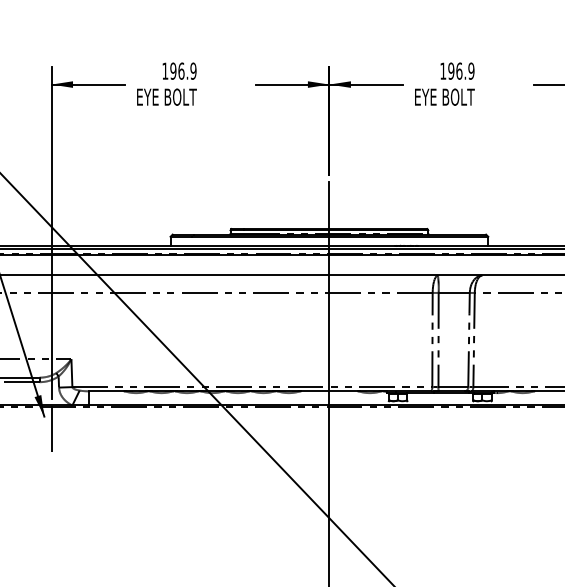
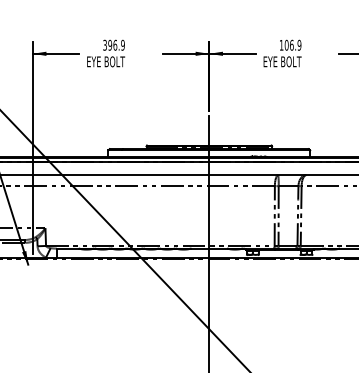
text: (164, 69) -> (104, 44), 196.9 -> 396.9
text: (450, 71) -> (286, 45), 196.9 -> 106.9
line: (51, 428) -> (32, 272), removed

